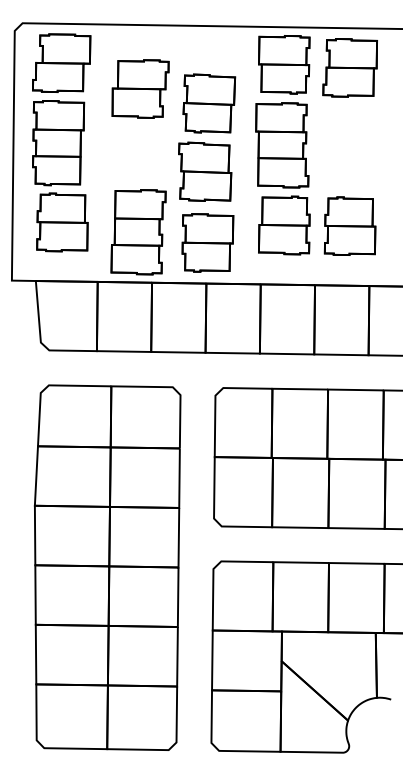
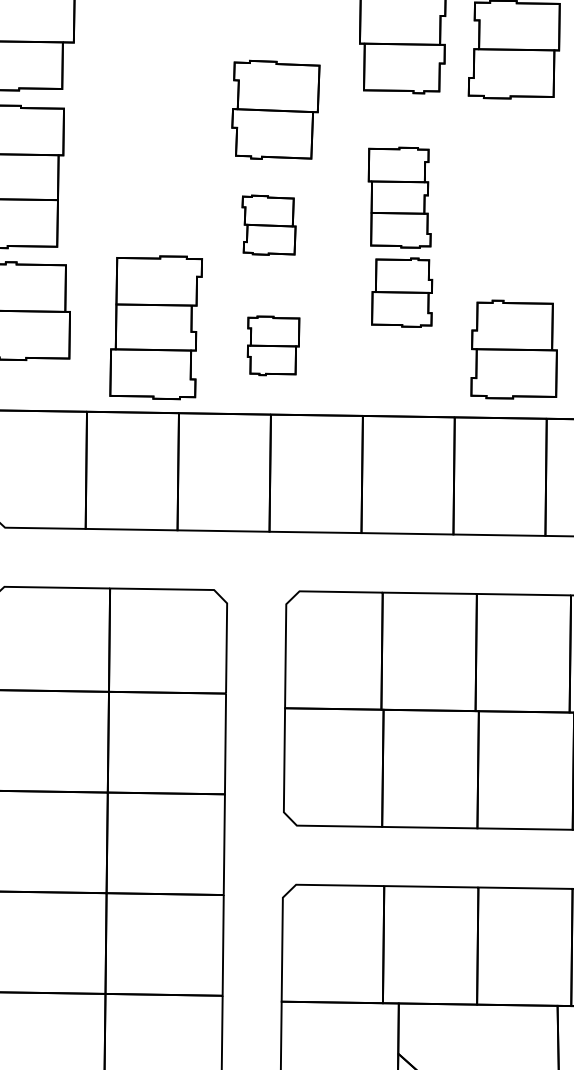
part: (140, 88) -> (159, 84), removed
part: (205, 171) -> (269, 224), size x0.6
part: (282, 178) -> (399, 236), size x0.7
part: (349, 225) -> (513, 348), moved
part: (207, 242) -> (272, 345), size x0.6

